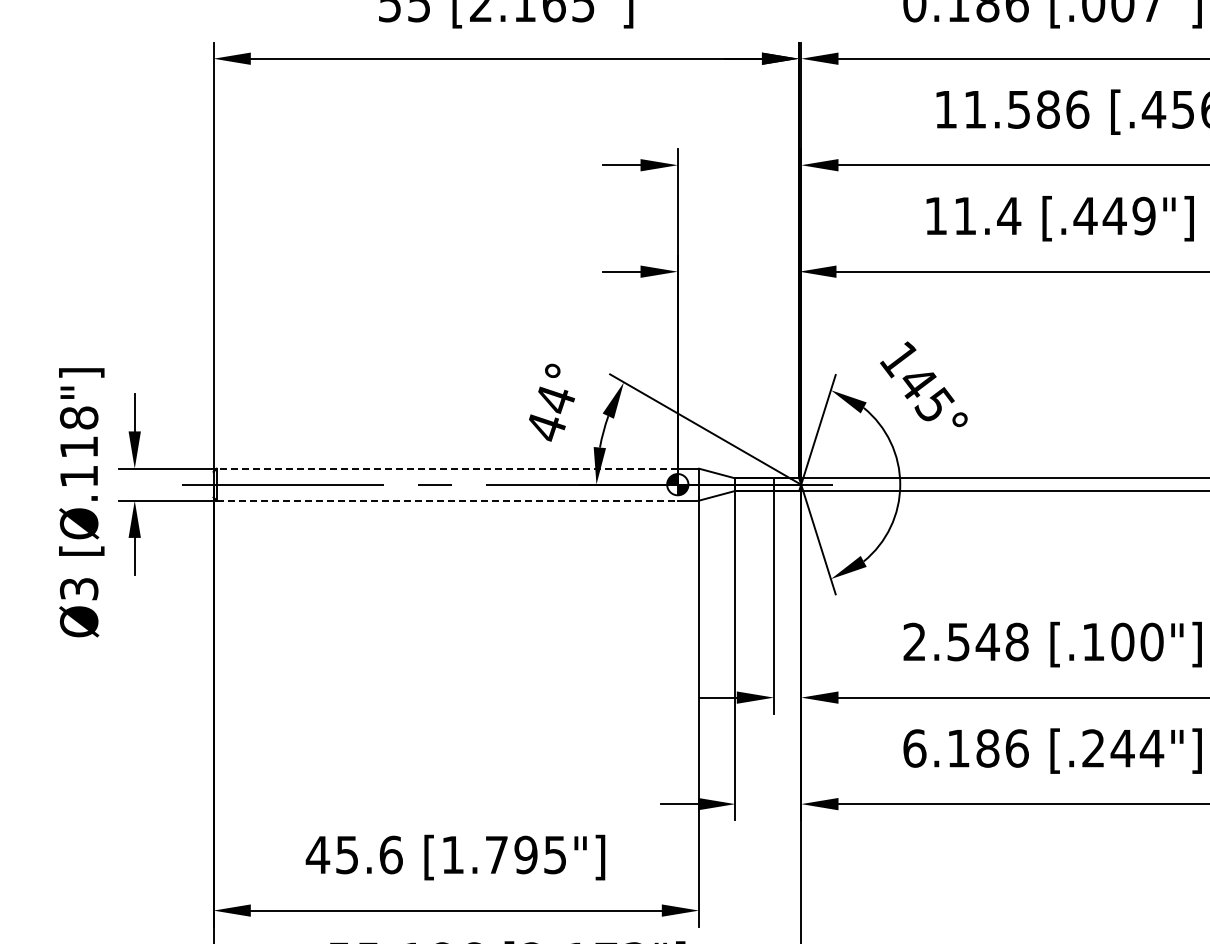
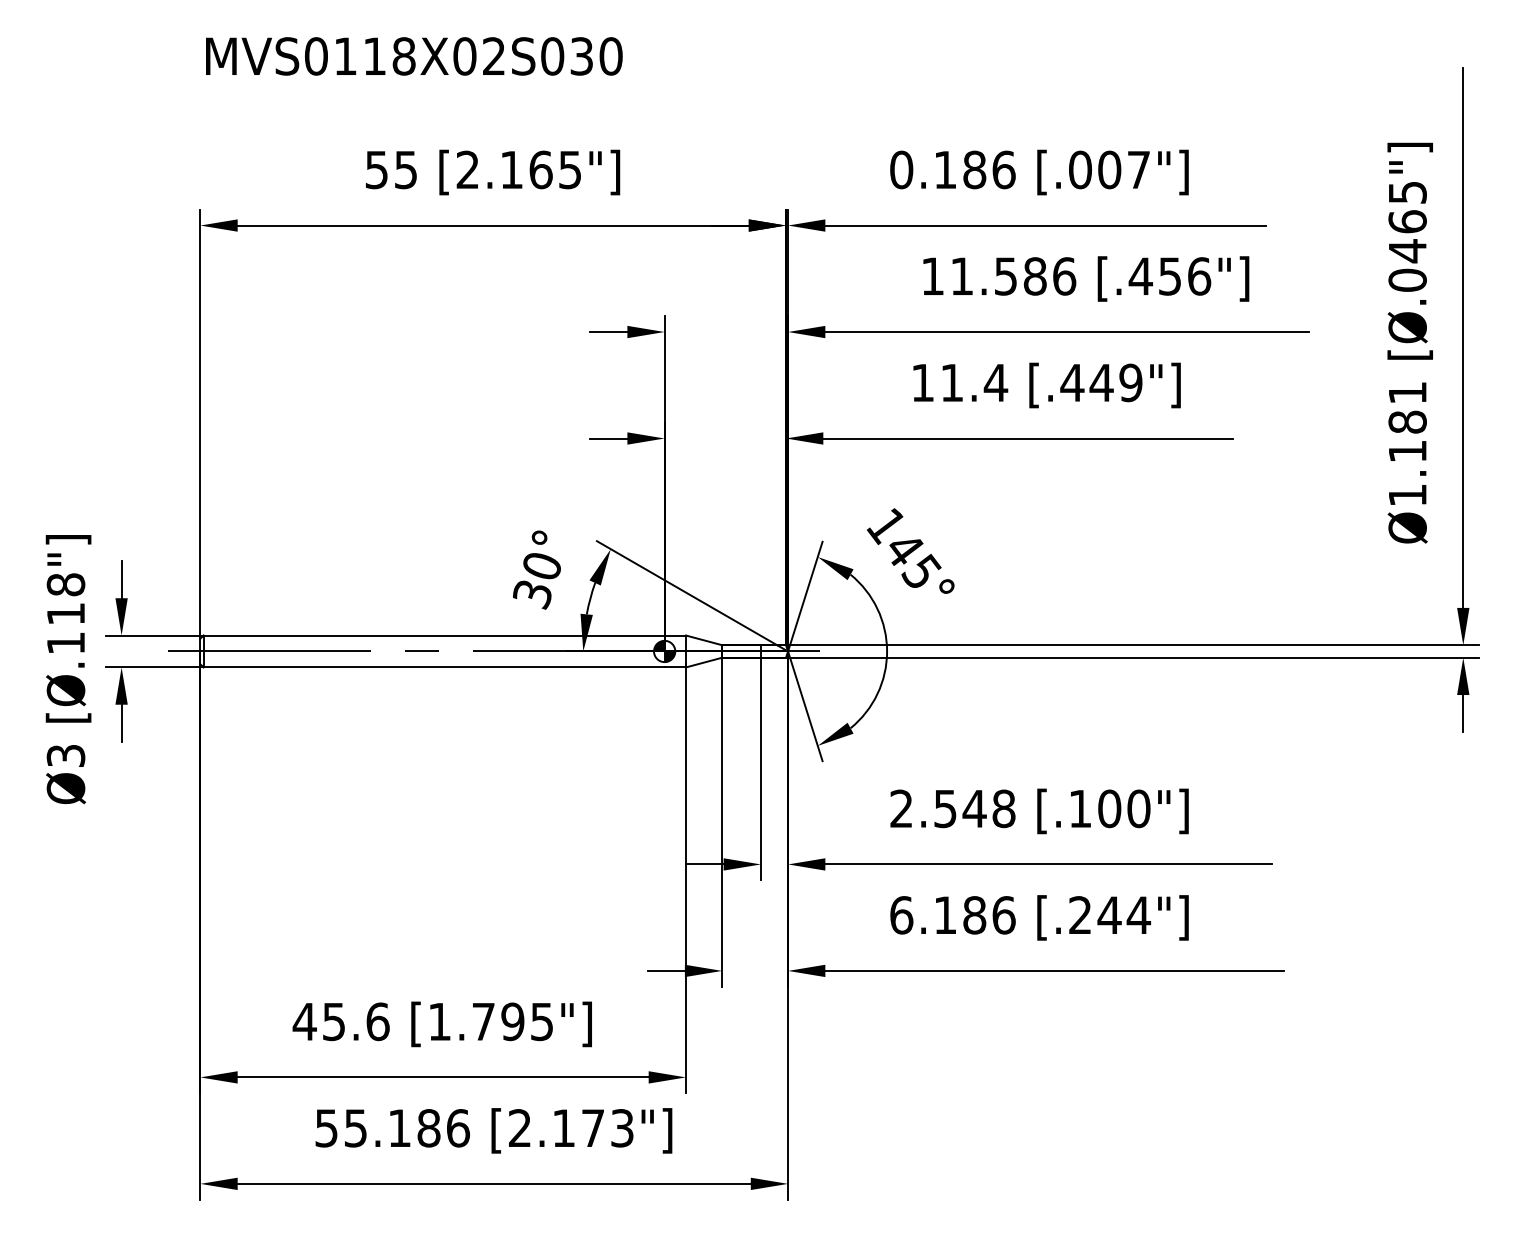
text: (550, 414) -> (537, 581), 44° -> 30°
line: (447, 468) -> (434, 635), dashed -> solid
line: (447, 500) -> (434, 667), dashed -> solid

